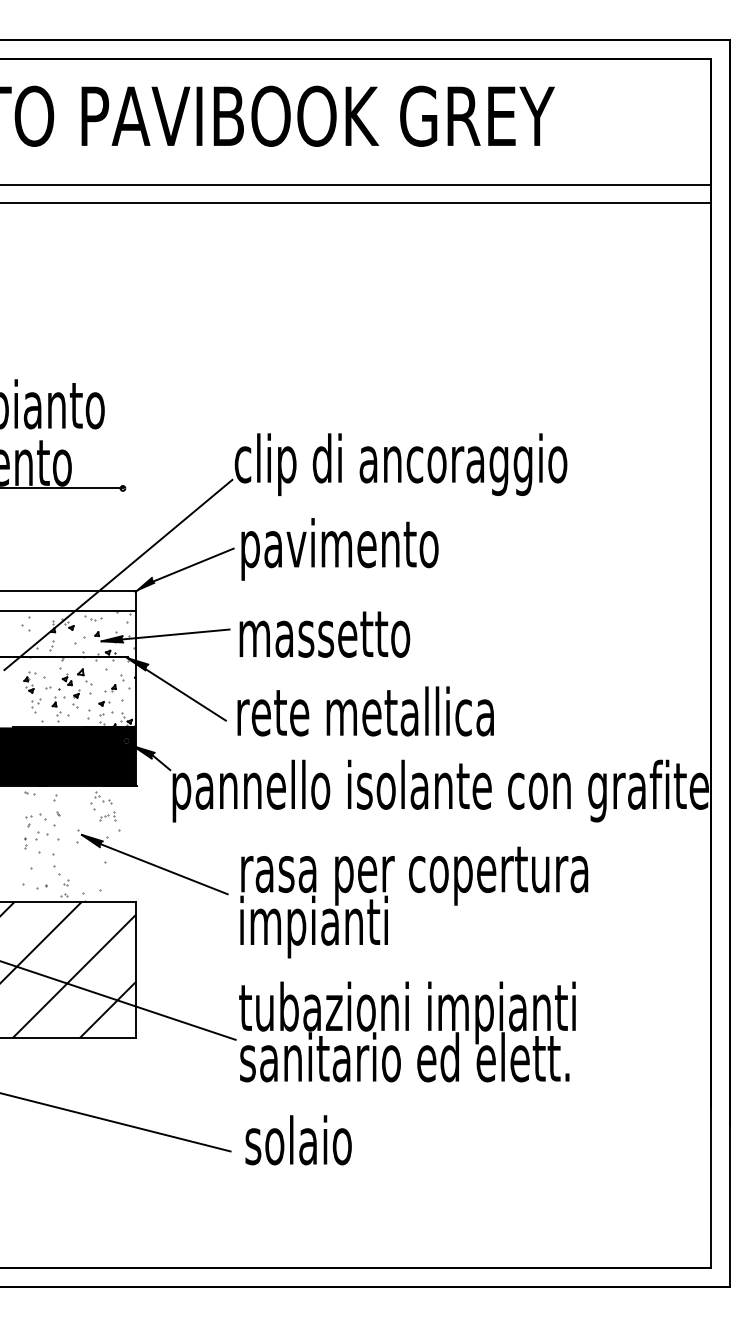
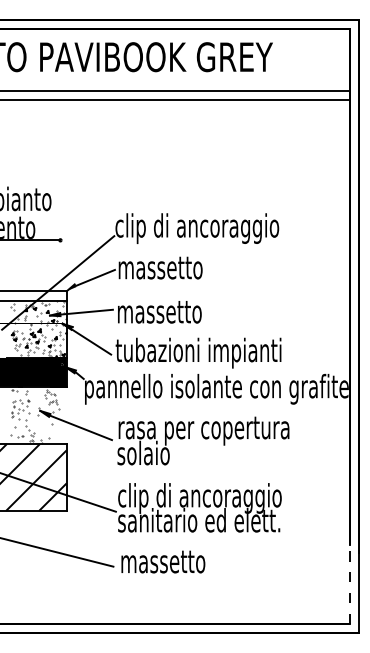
text: (338, 549) -> (166, 270), pavimento -> massetto
text: (403, 716) -> (198, 352), rete metallica -> tubazioni impianti
text: (312, 925) -> (153, 455), impianti -> solaio
text: (407, 1012) -> (200, 498), tubazioni impianti -> clip di ancoraggio
text: (330, 1138) -> (162, 560), solaio -> massetto
line: (710, 1187) -> (349, 584), solid -> dashed

